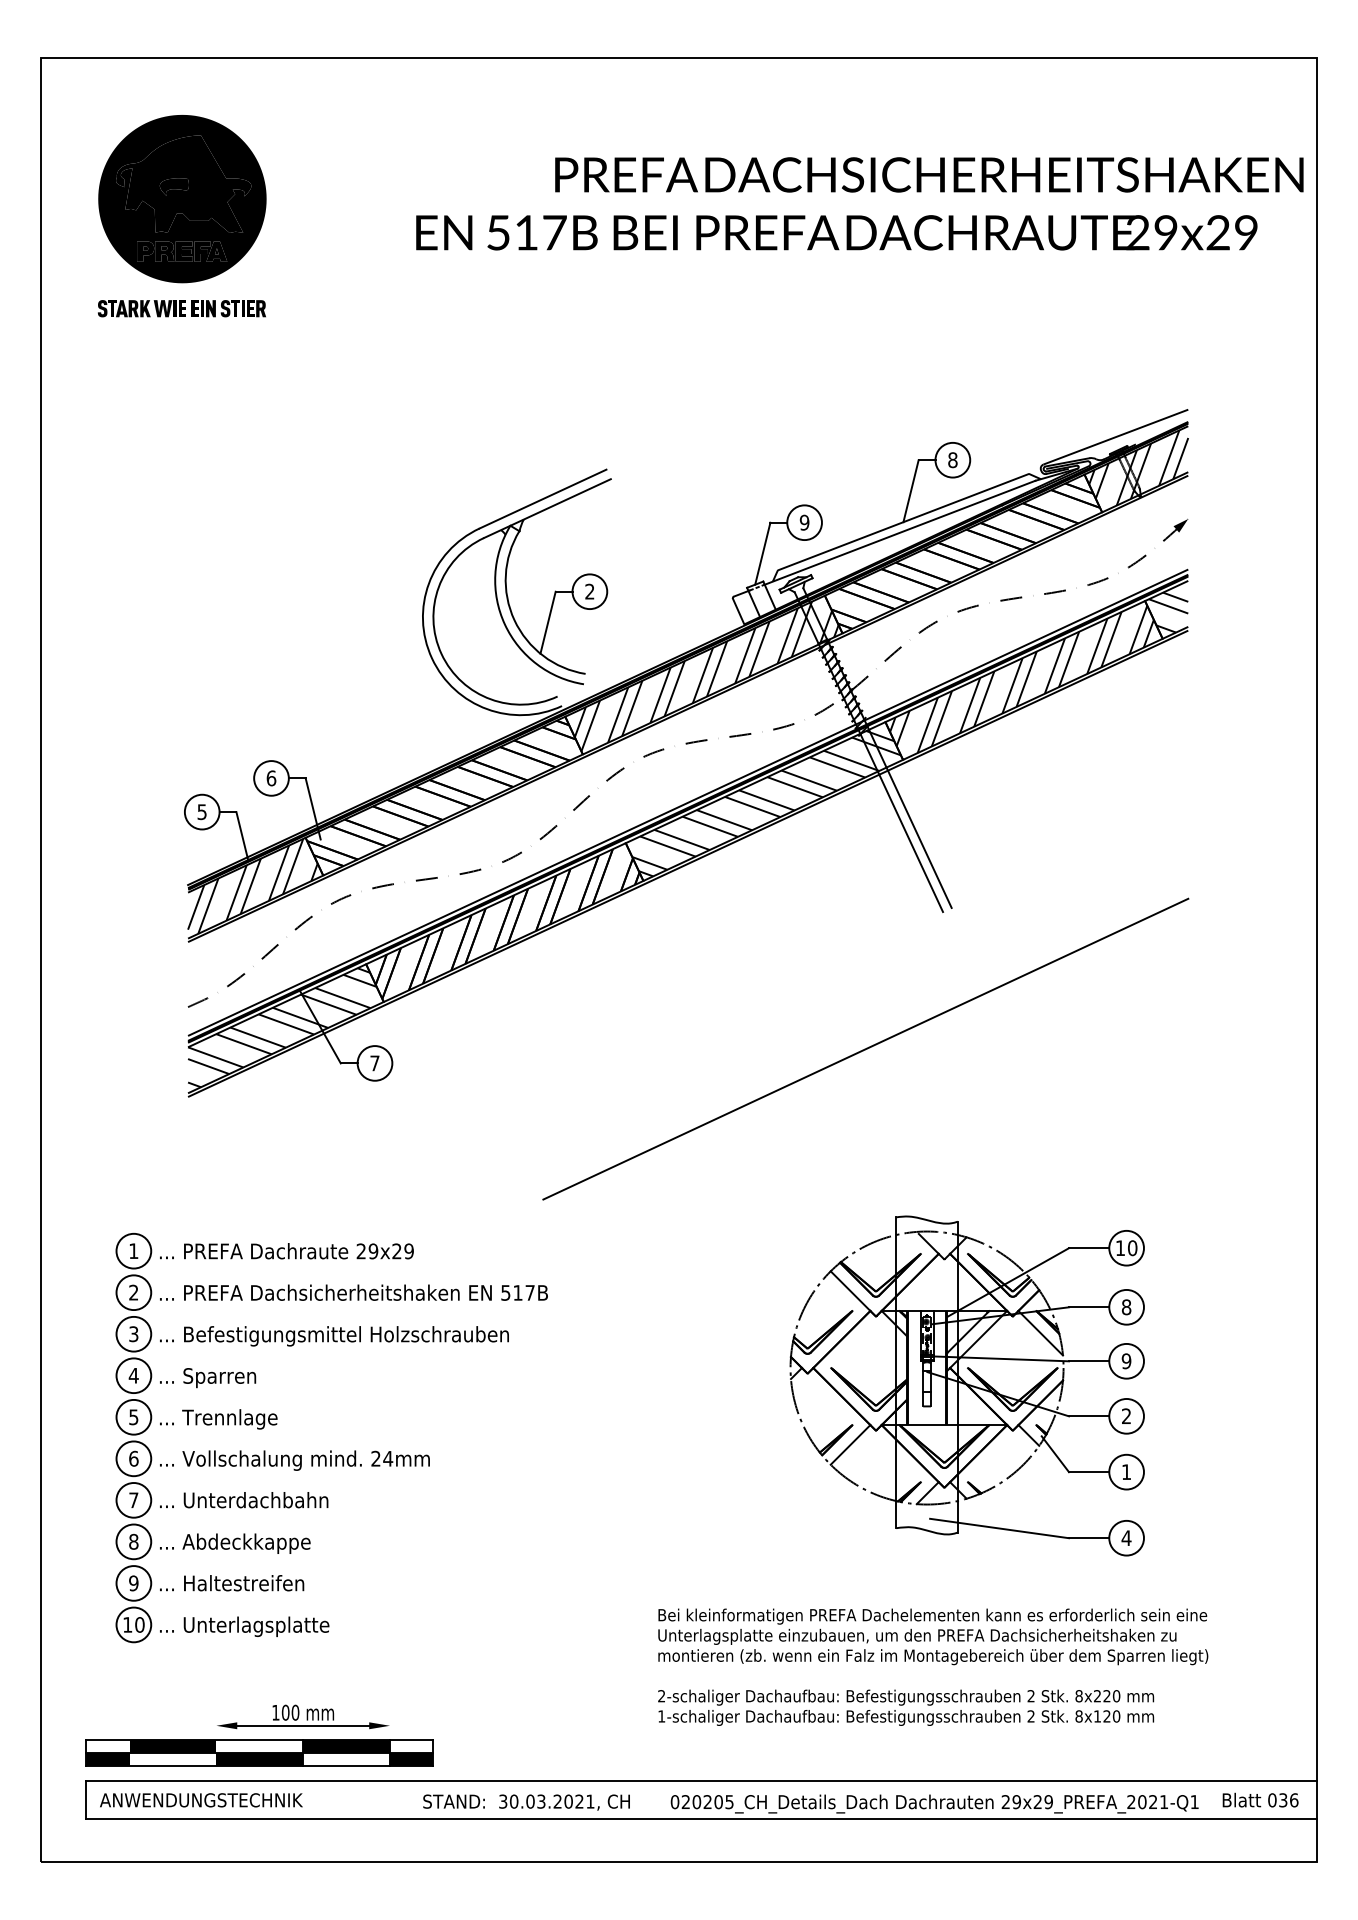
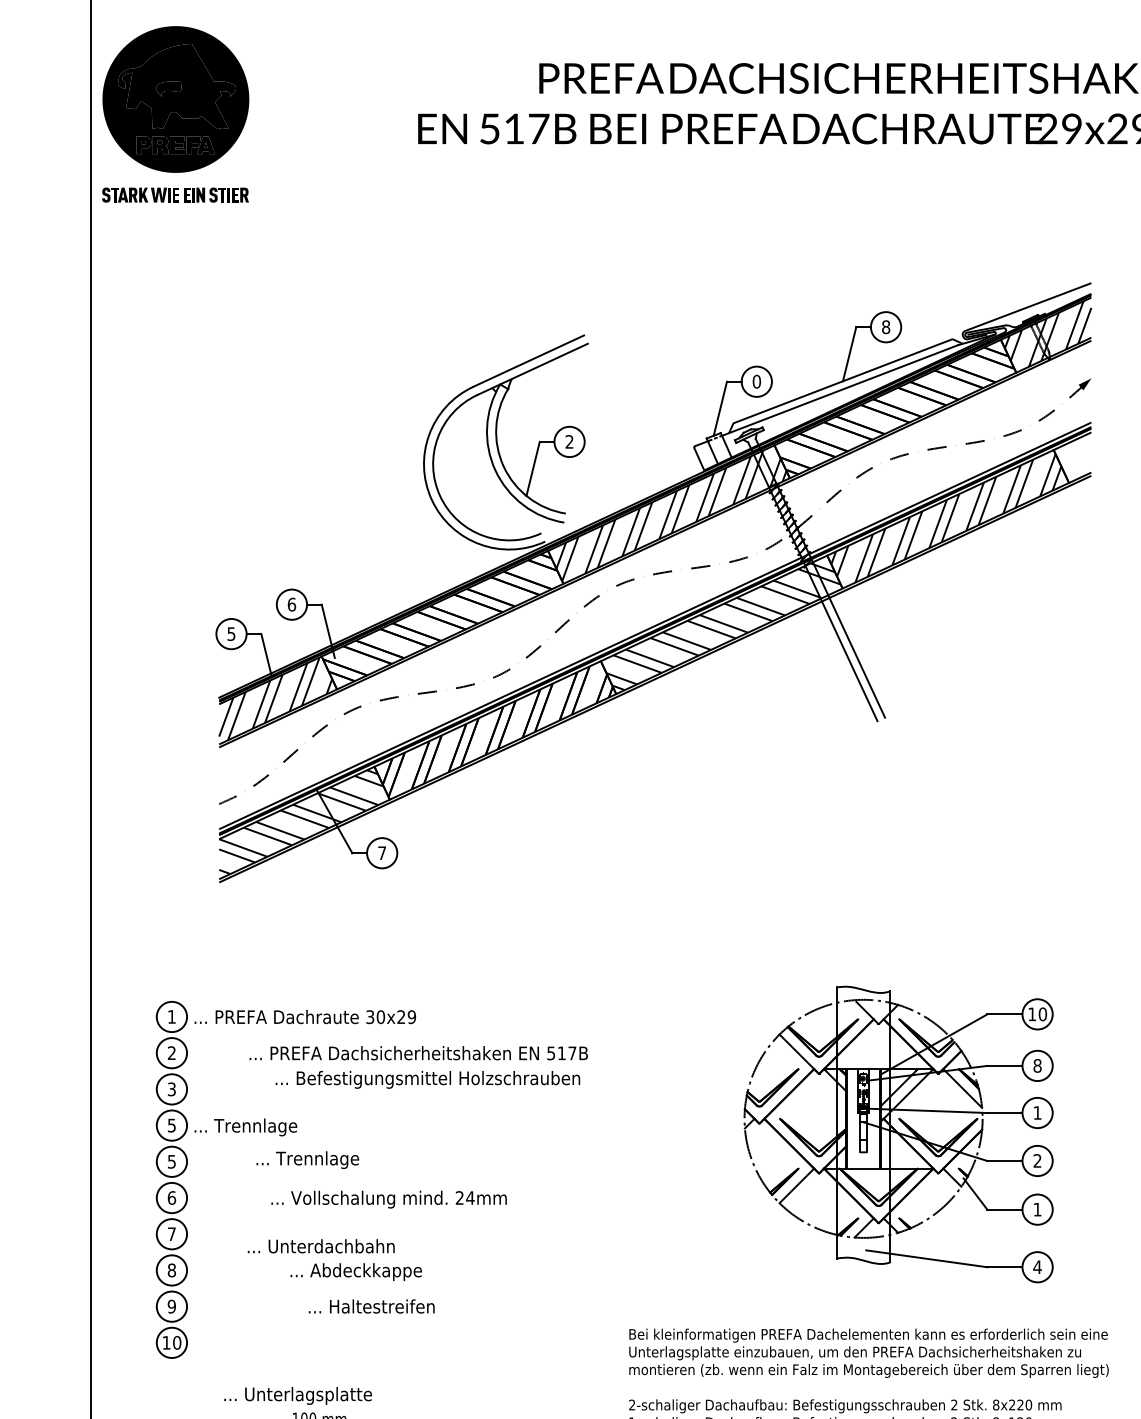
part: (182, 216) -> (175, 114), moved
text: (804, 522) -> (756, 381), 9 -> 0
hatch: (1168, 612) -> (1074, 460), removed
line: (865, 1048) -> (809, 840), removed
text: (367, 1251) -> (375, 1017), 29x29 -> 30x29
text: (353, 1292) -> (418, 1052), moved
text: (334, 1336) -> (427, 1080), moved
text: (1126, 1361) -> (1037, 1113), 9 -> 1
text: (133, 1375) -> (171, 1125), 4 -> 5
text: (229, 1377) -> (255, 1127), ... Sparren -> ... Trennlage
text: (218, 1419) -> (307, 1160), moved
text: (294, 1460) -> (388, 1199), moved
text: (244, 1500) -> (321, 1246), moved
text: (235, 1543) -> (356, 1271), moved
text: (232, 1583) -> (372, 1306), moved
text: (244, 1626) -> (298, 1395), moved

